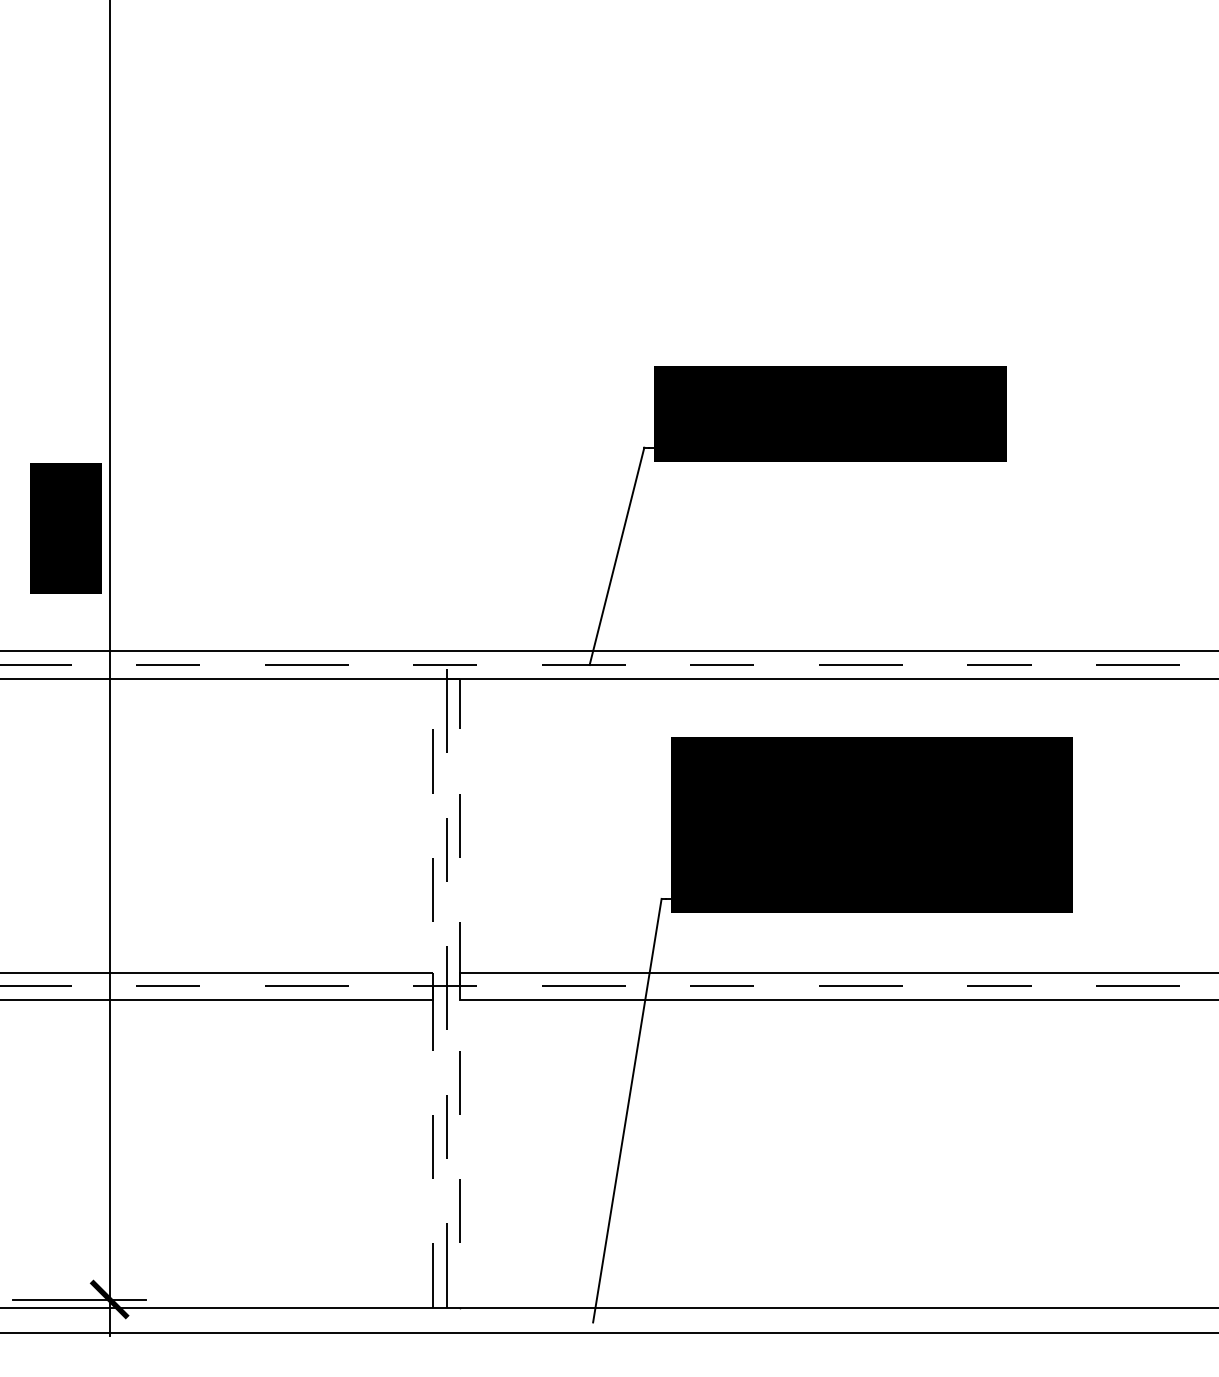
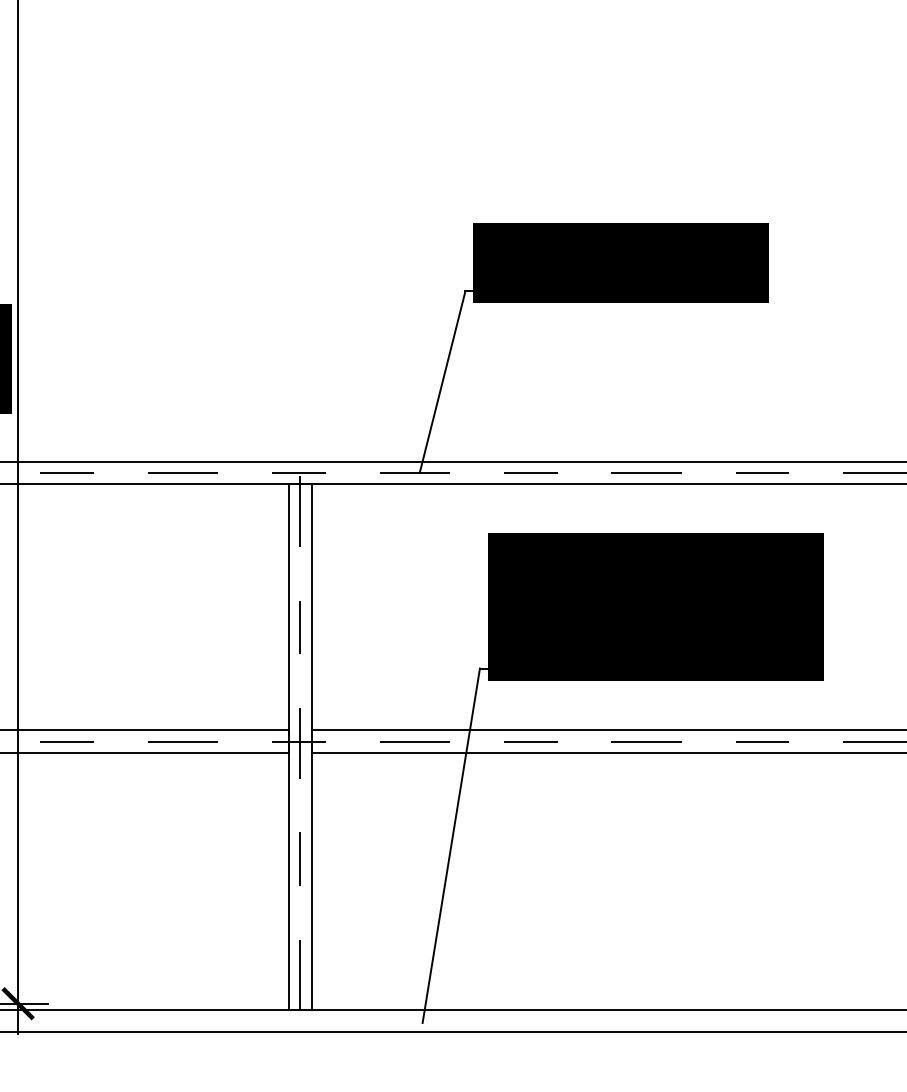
line: (446, 678) -> (299, 484), dashed -> solid

